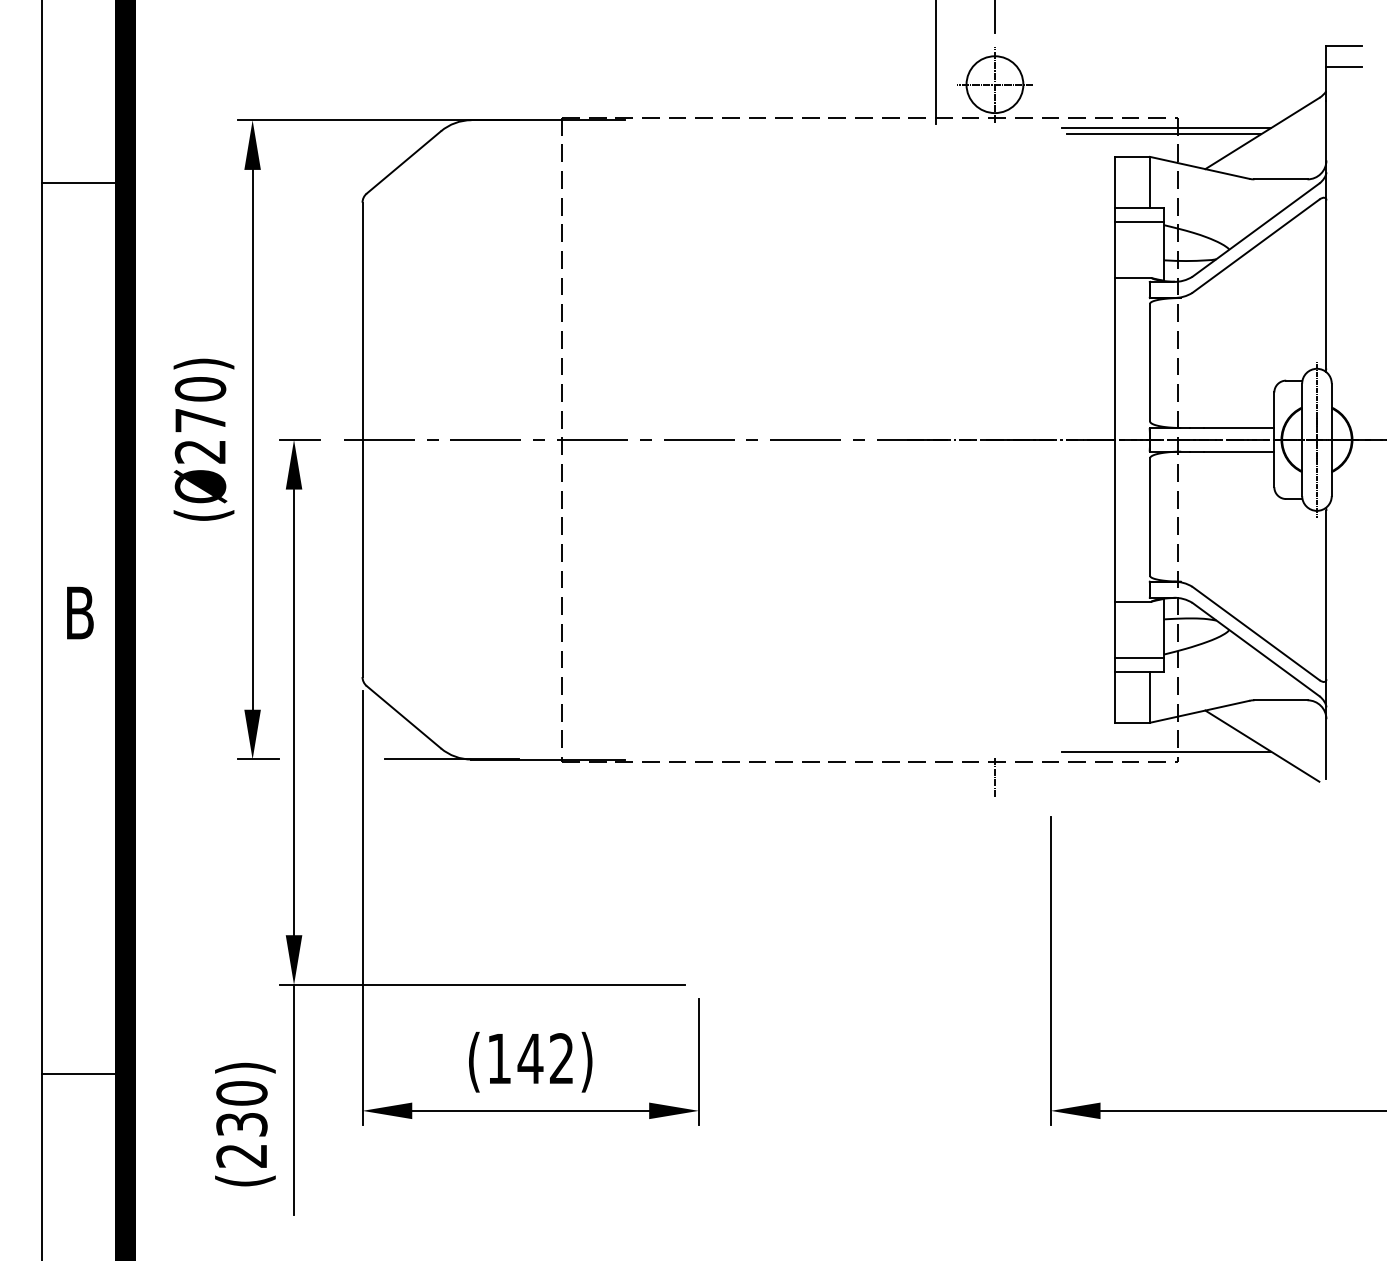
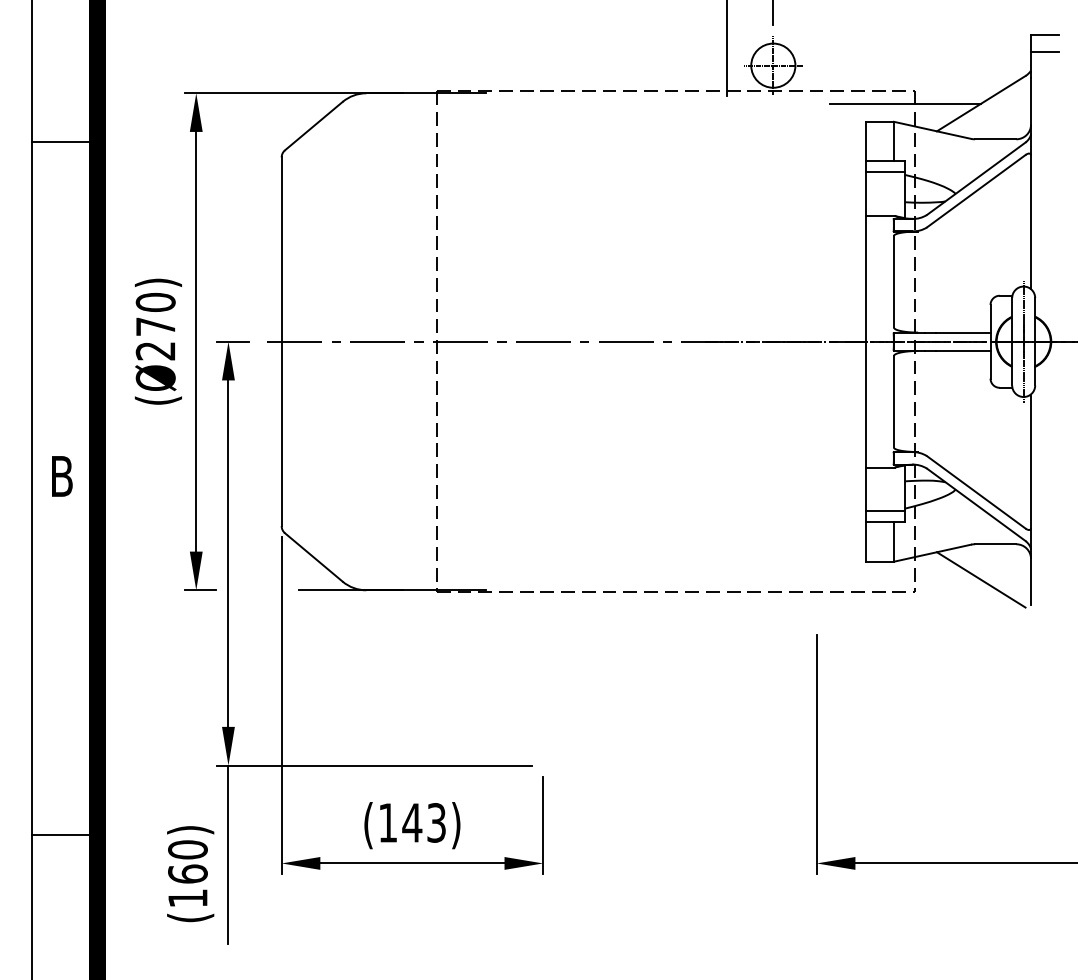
line: (1166, 128) -> (906, 99), removed
line: (1166, 751) -> (906, 584), removed
line: (994, 777) -> (772, 604), removed
text: (561, 1058) -> (436, 822), (142) -> (143)
text: (241, 1139) -> (187, 885), (230) -> (160)

